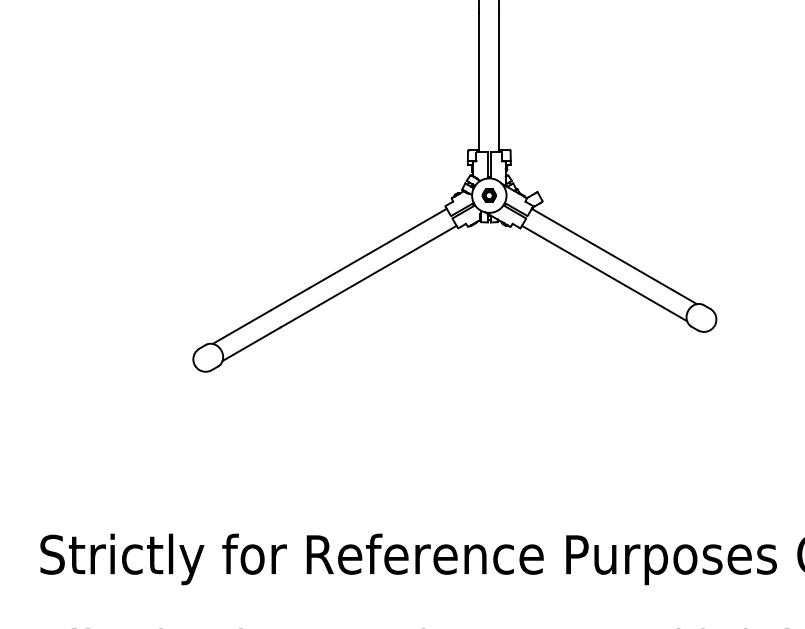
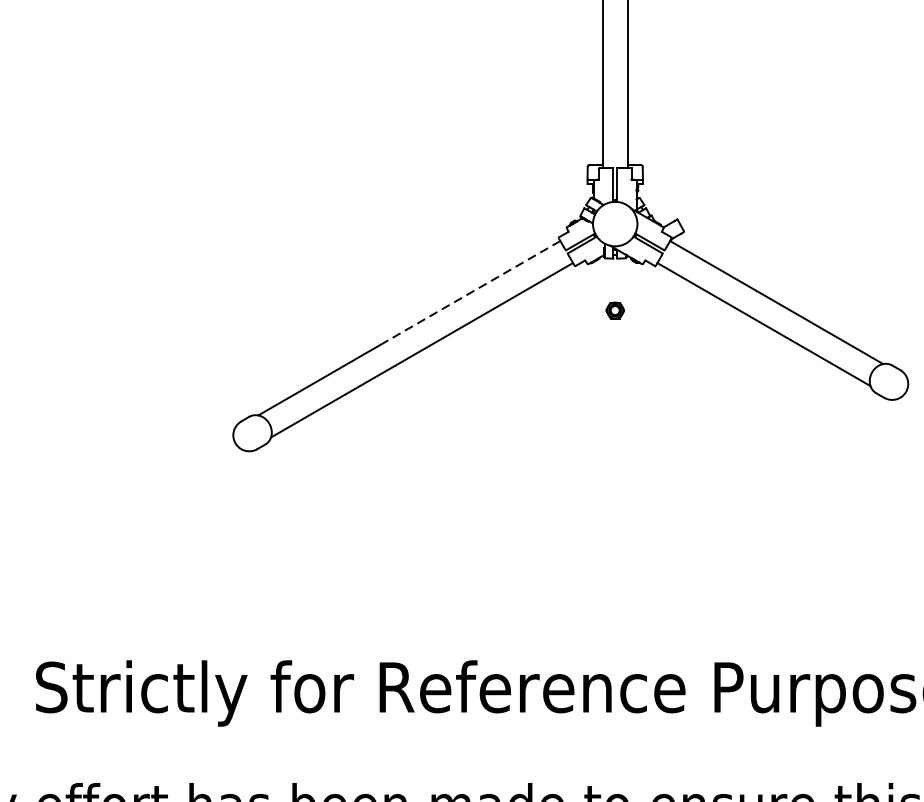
part: (488, 195) -> (614, 310), moved
line: (377, 248) -> (470, 292), solid -> dashed

